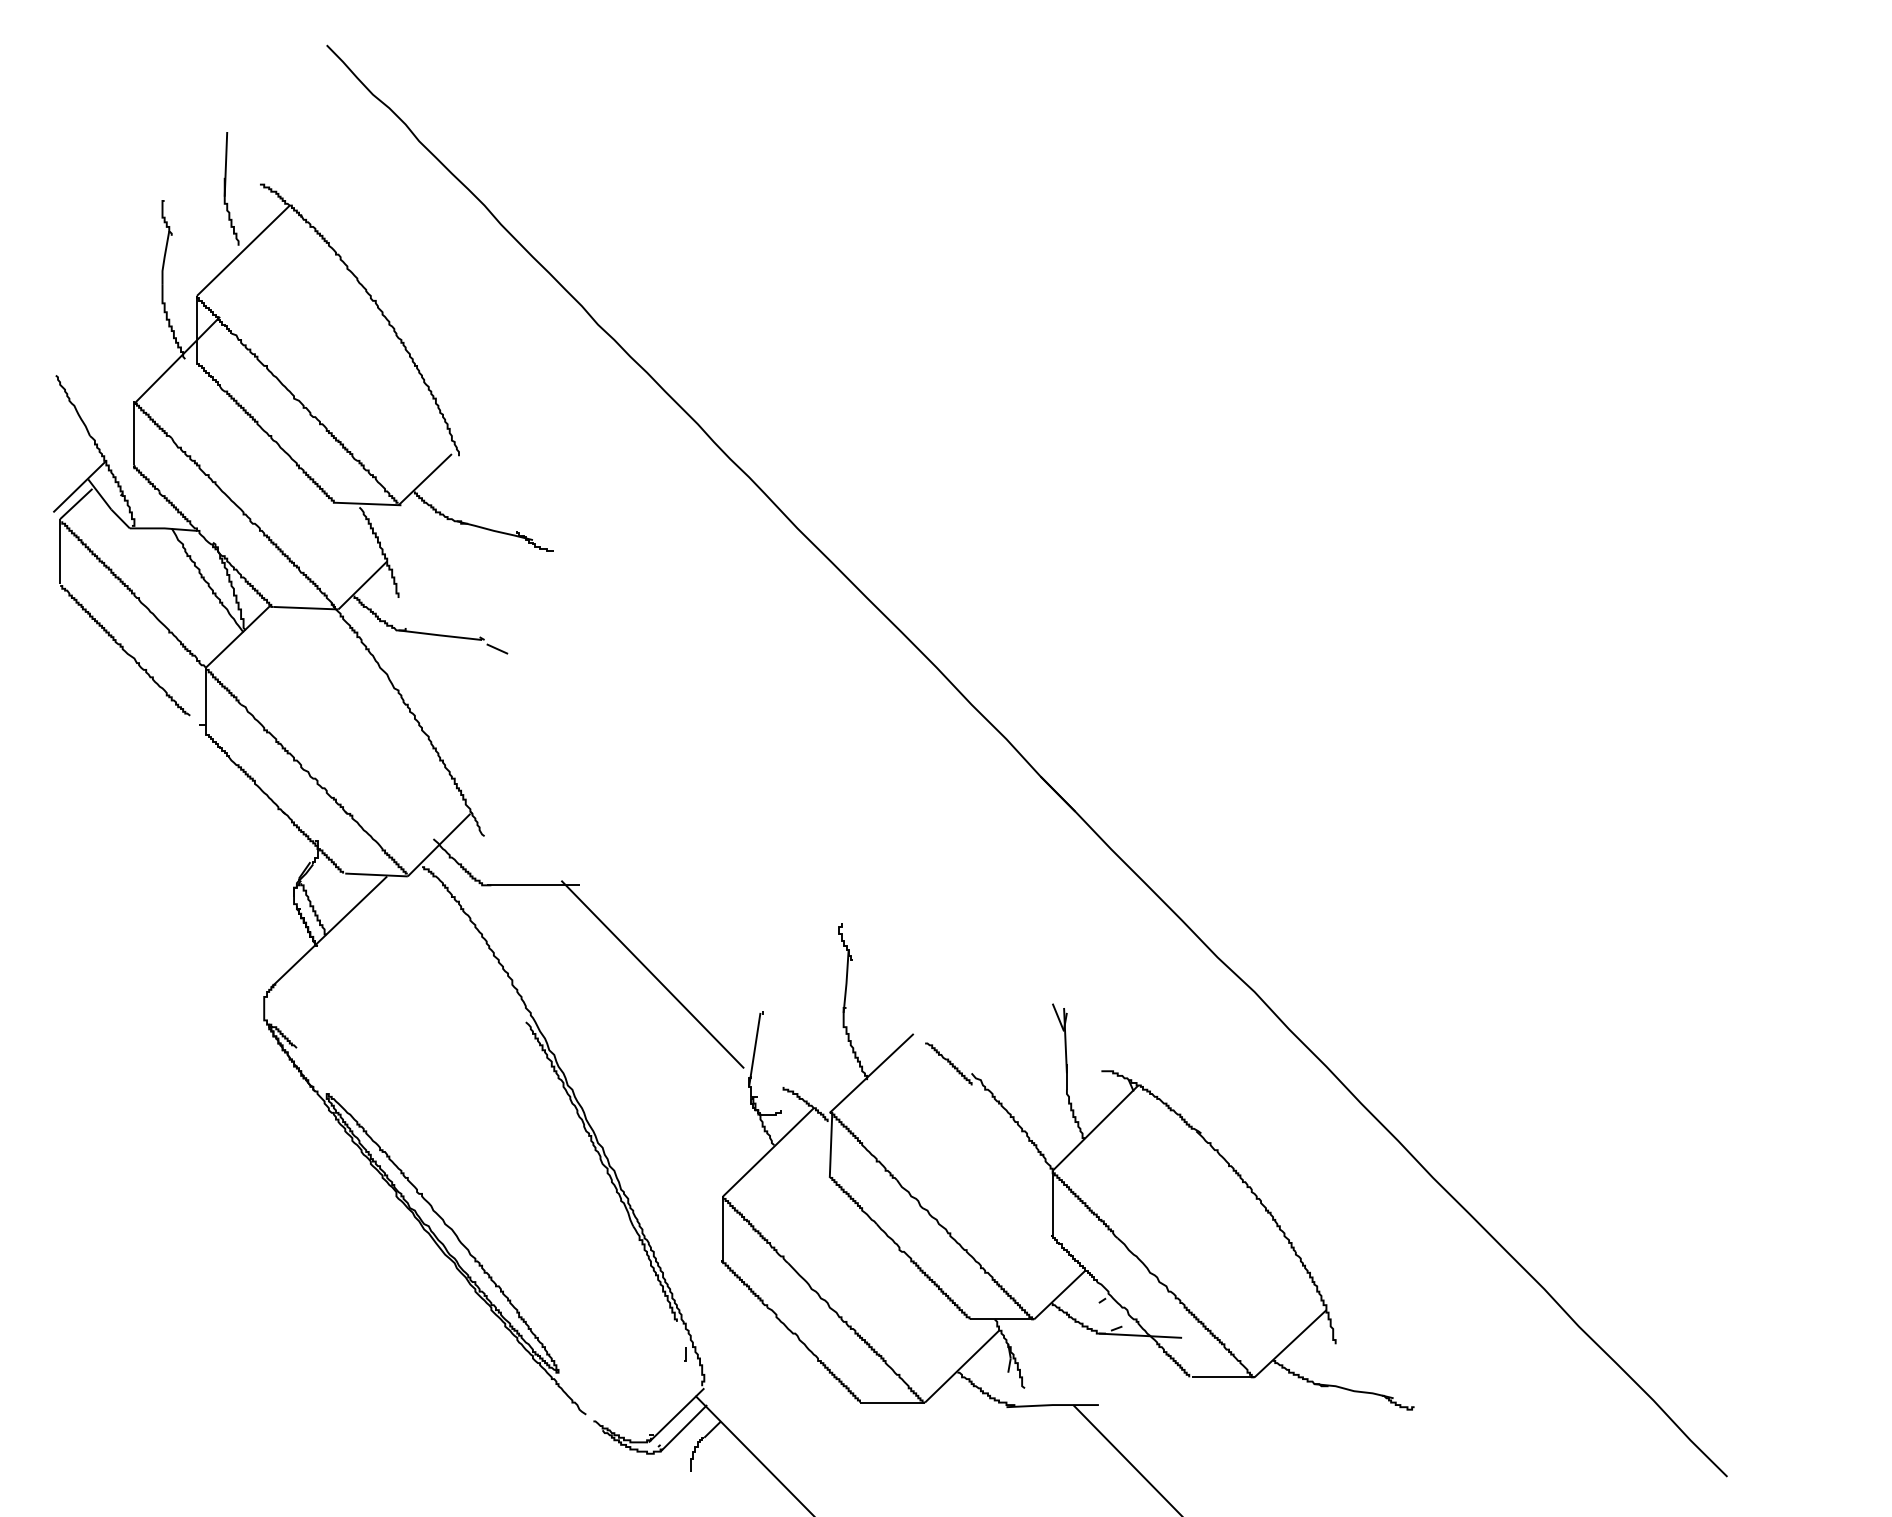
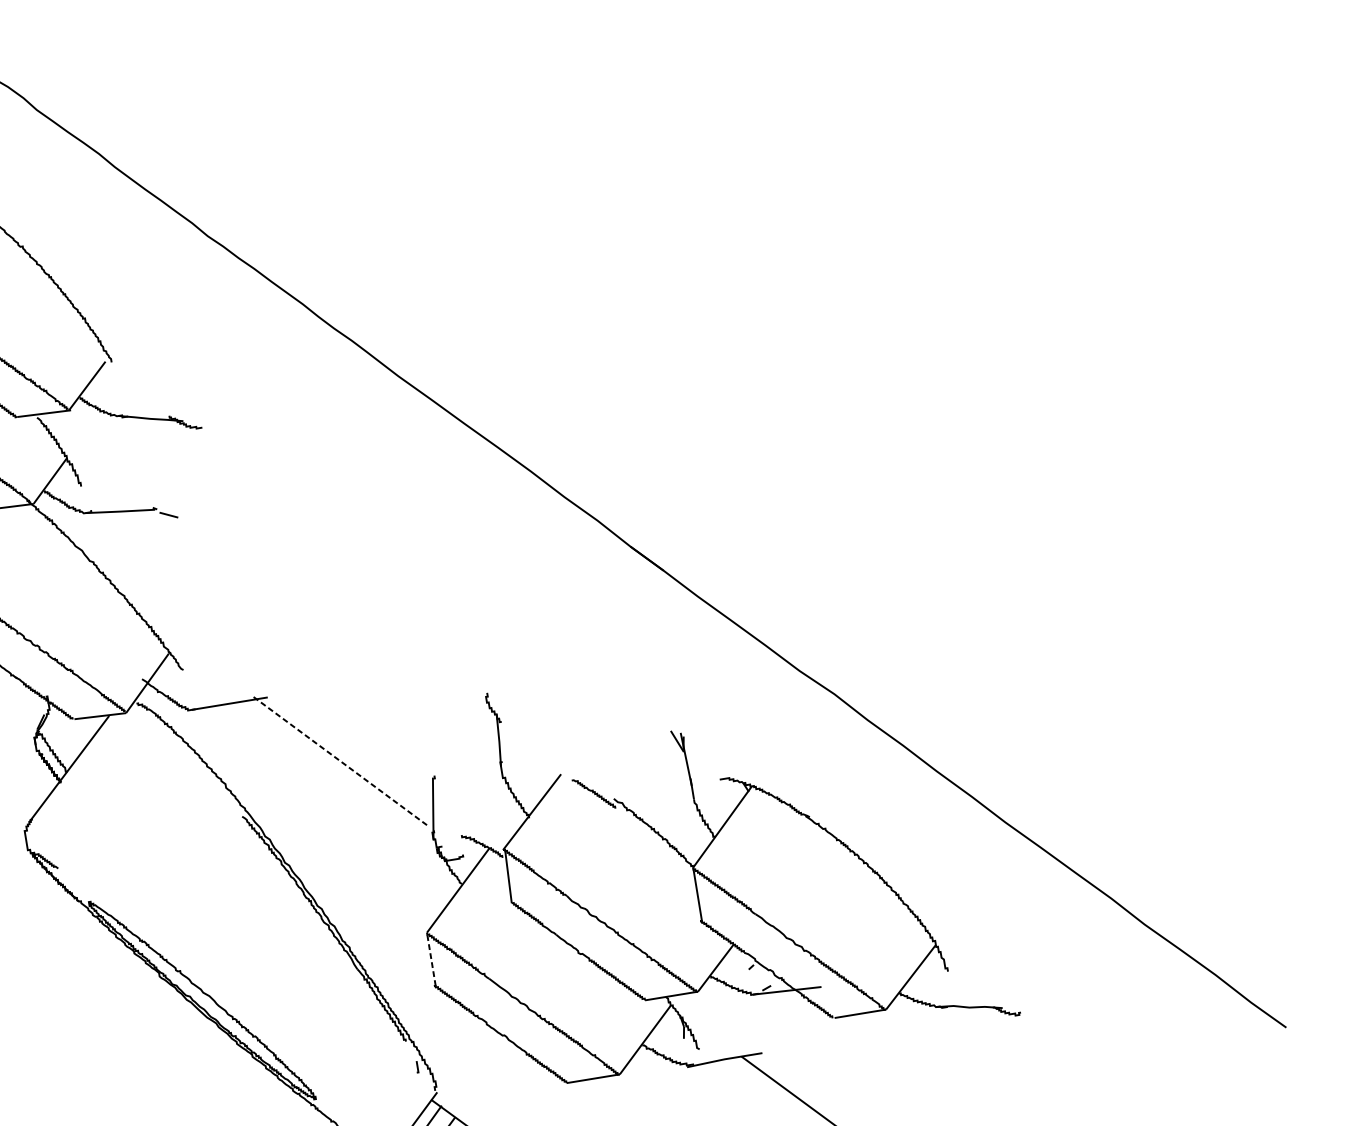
line: (652, 974) -> (339, 760), solid -> dashed
line: (723, 1228) -> (431, 958), solid -> dashed

